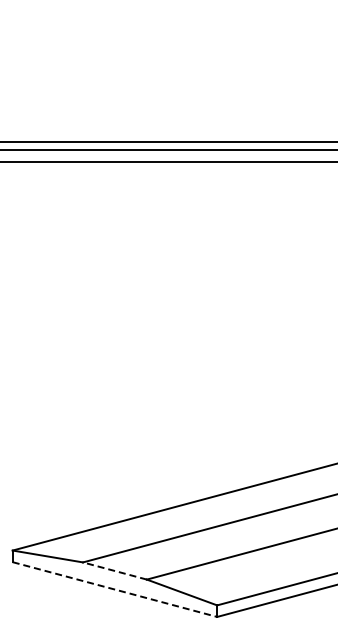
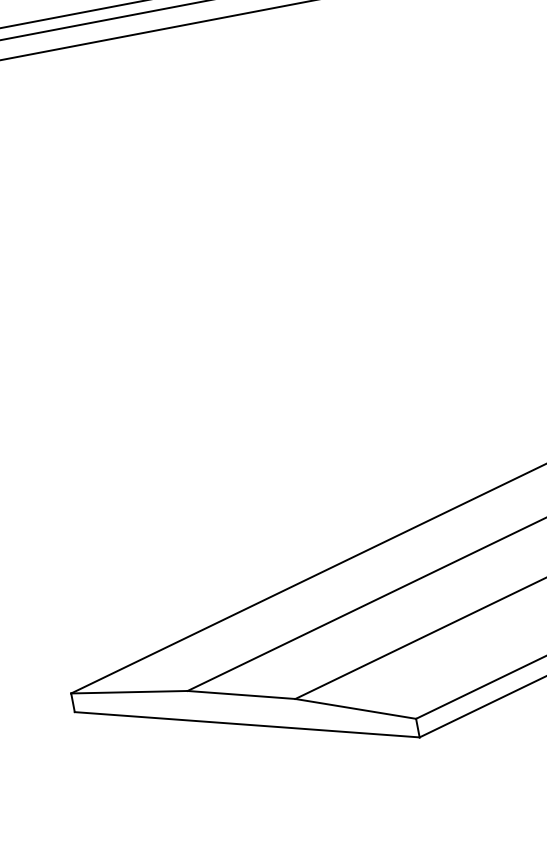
line: (114, 570) -> (240, 694), dashed -> solid
line: (114, 589) -> (246, 724), dashed -> solid

